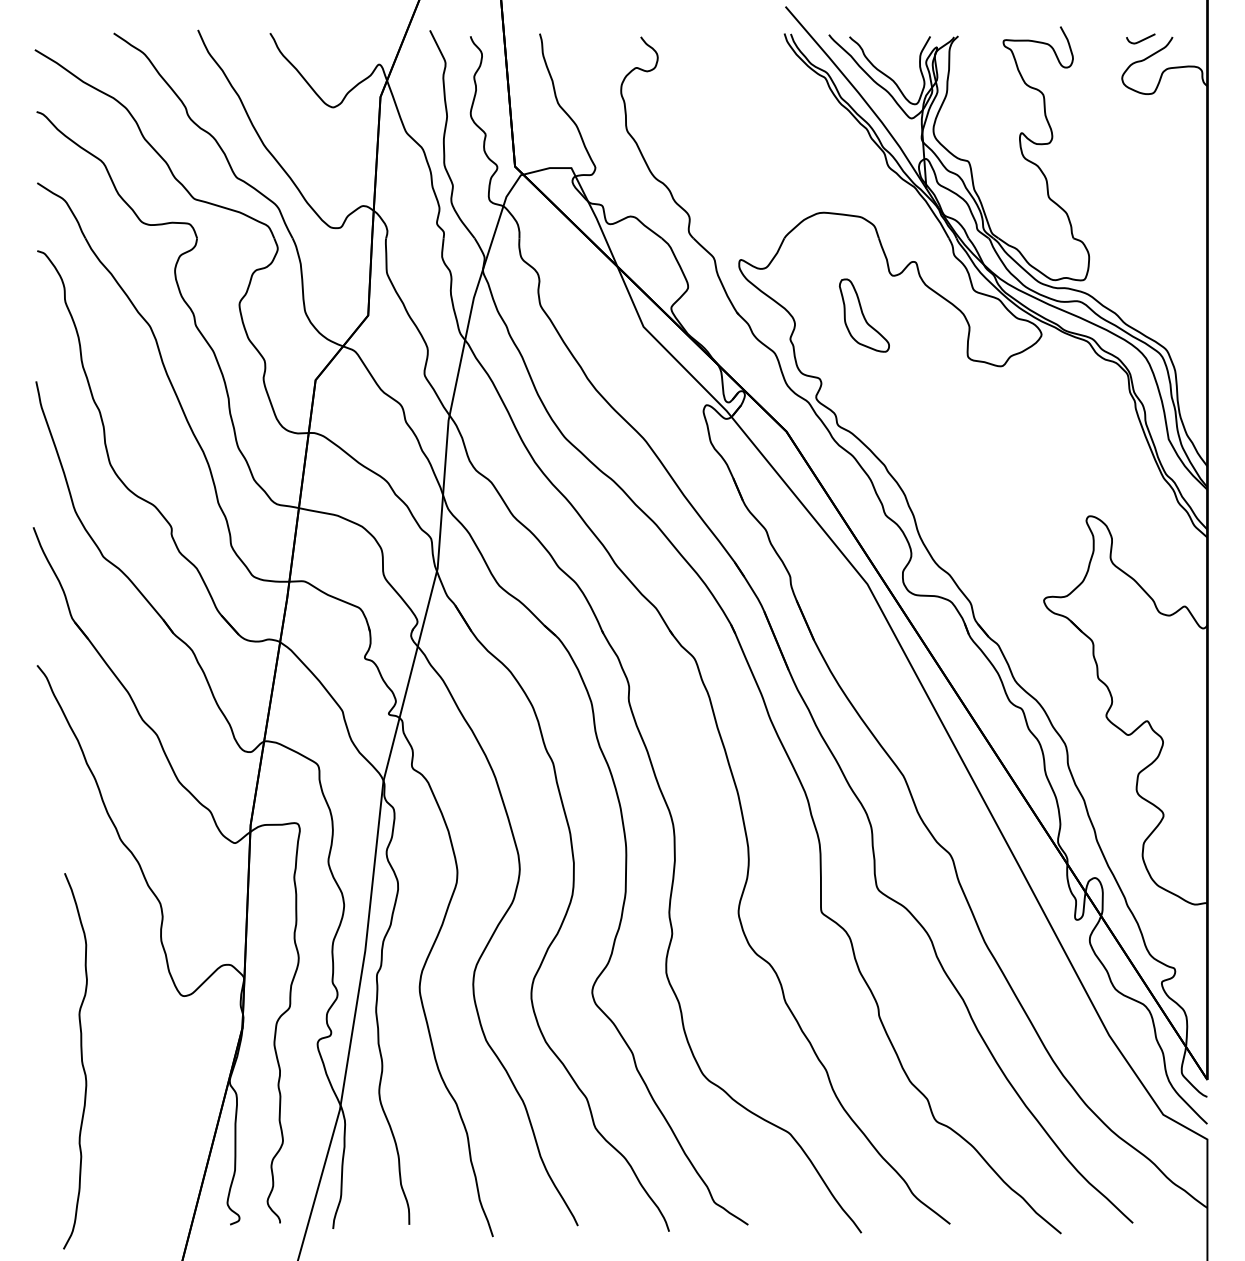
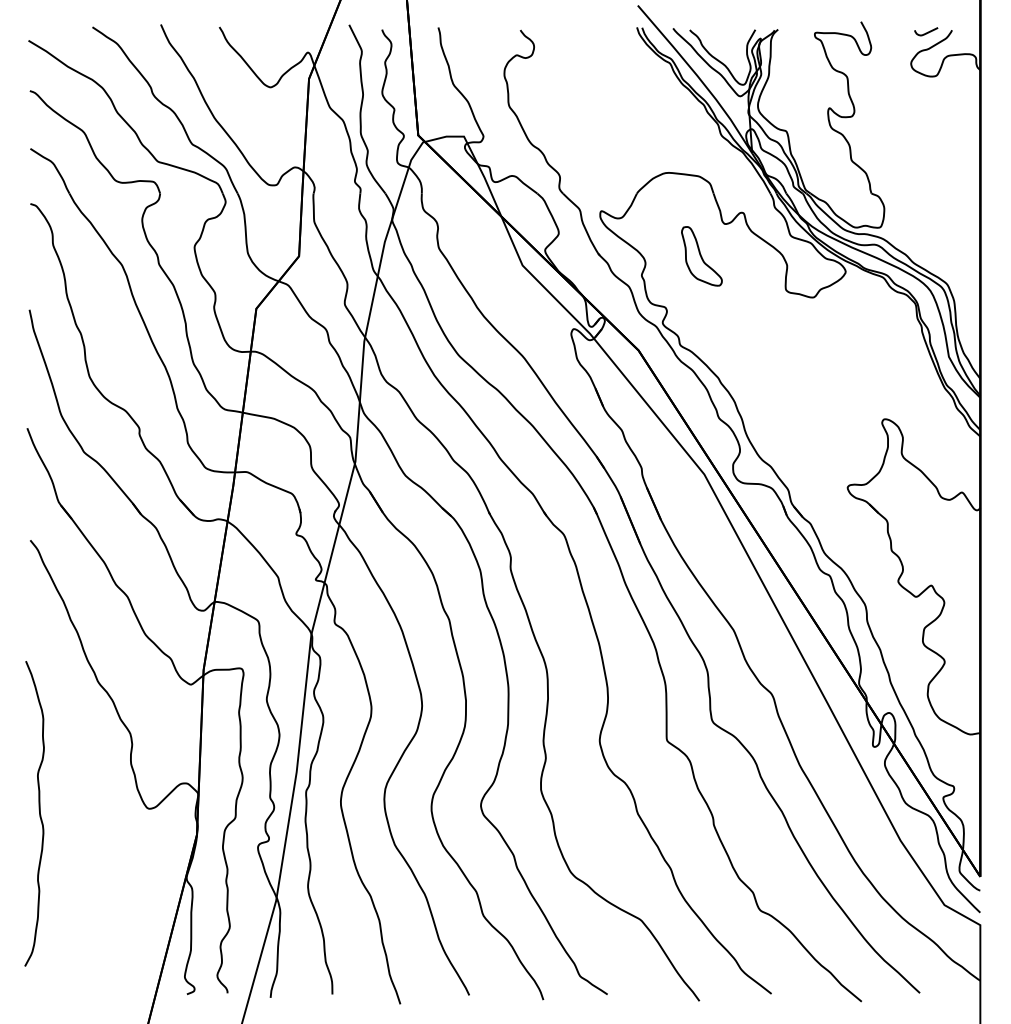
curve: (81, 1061) -> (39, 813), moved

